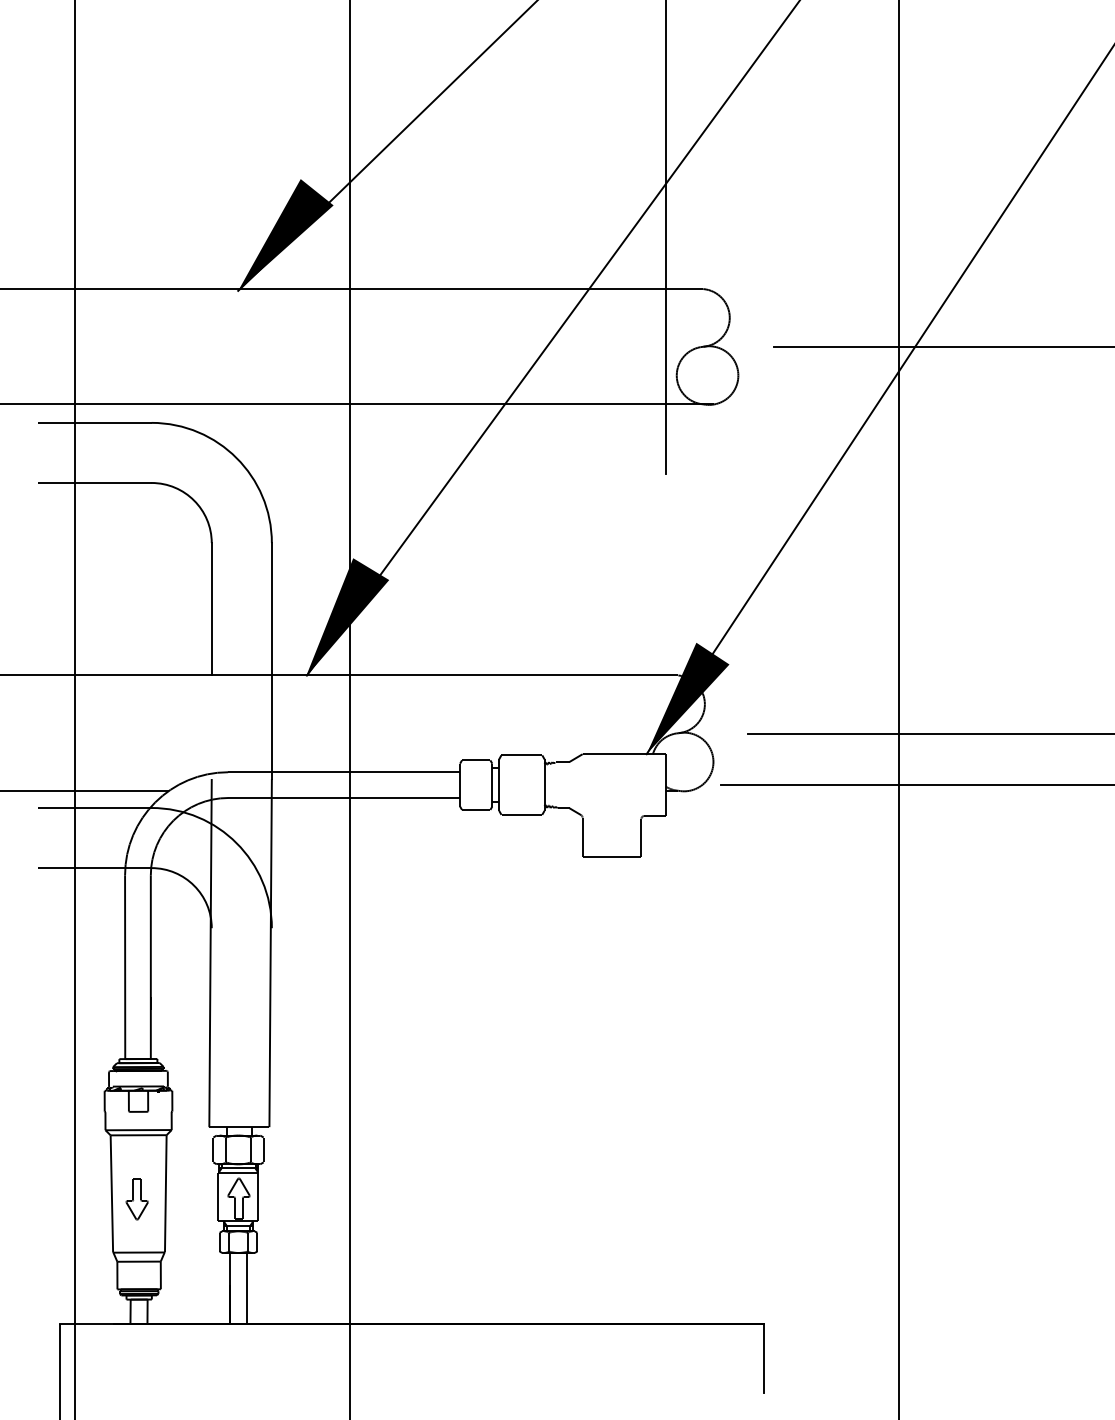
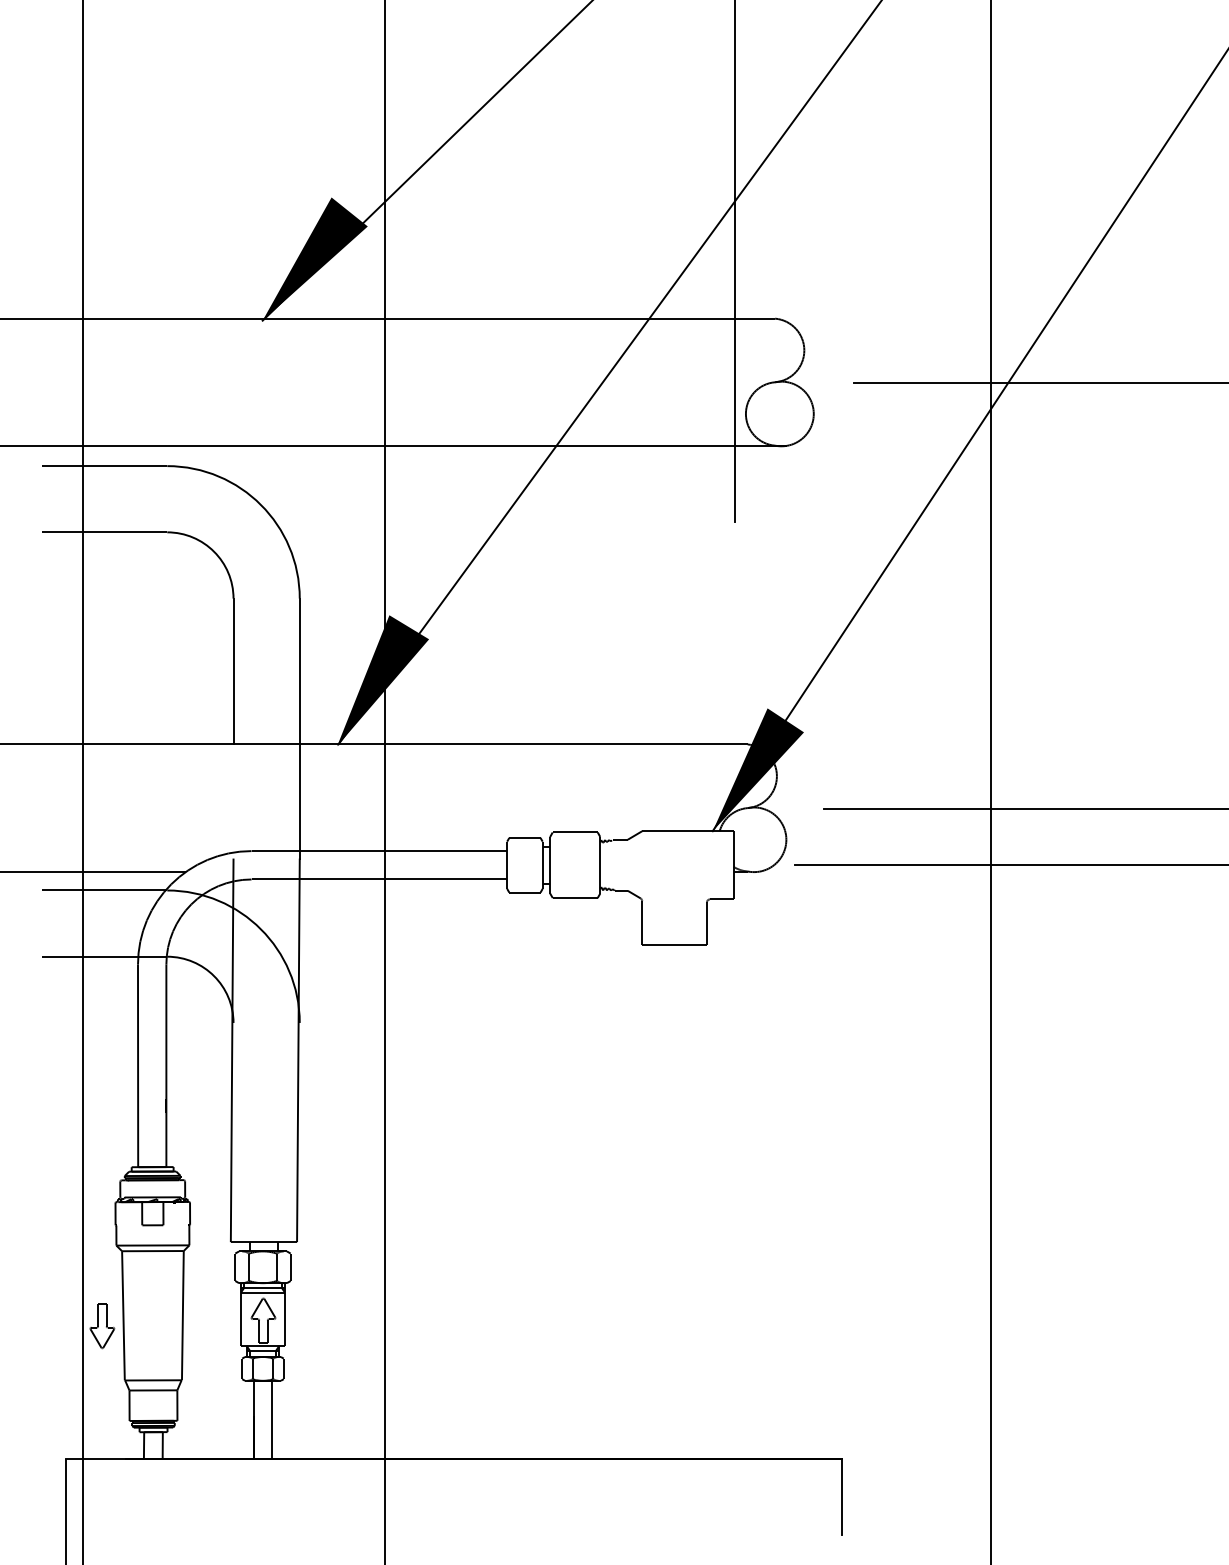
part: (137, 1200) -> (102, 1326), moved

